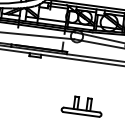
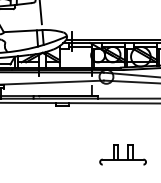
line: (52, 20) -> (76, 62), removed
line: (80, 114) -> (122, 164), removed

